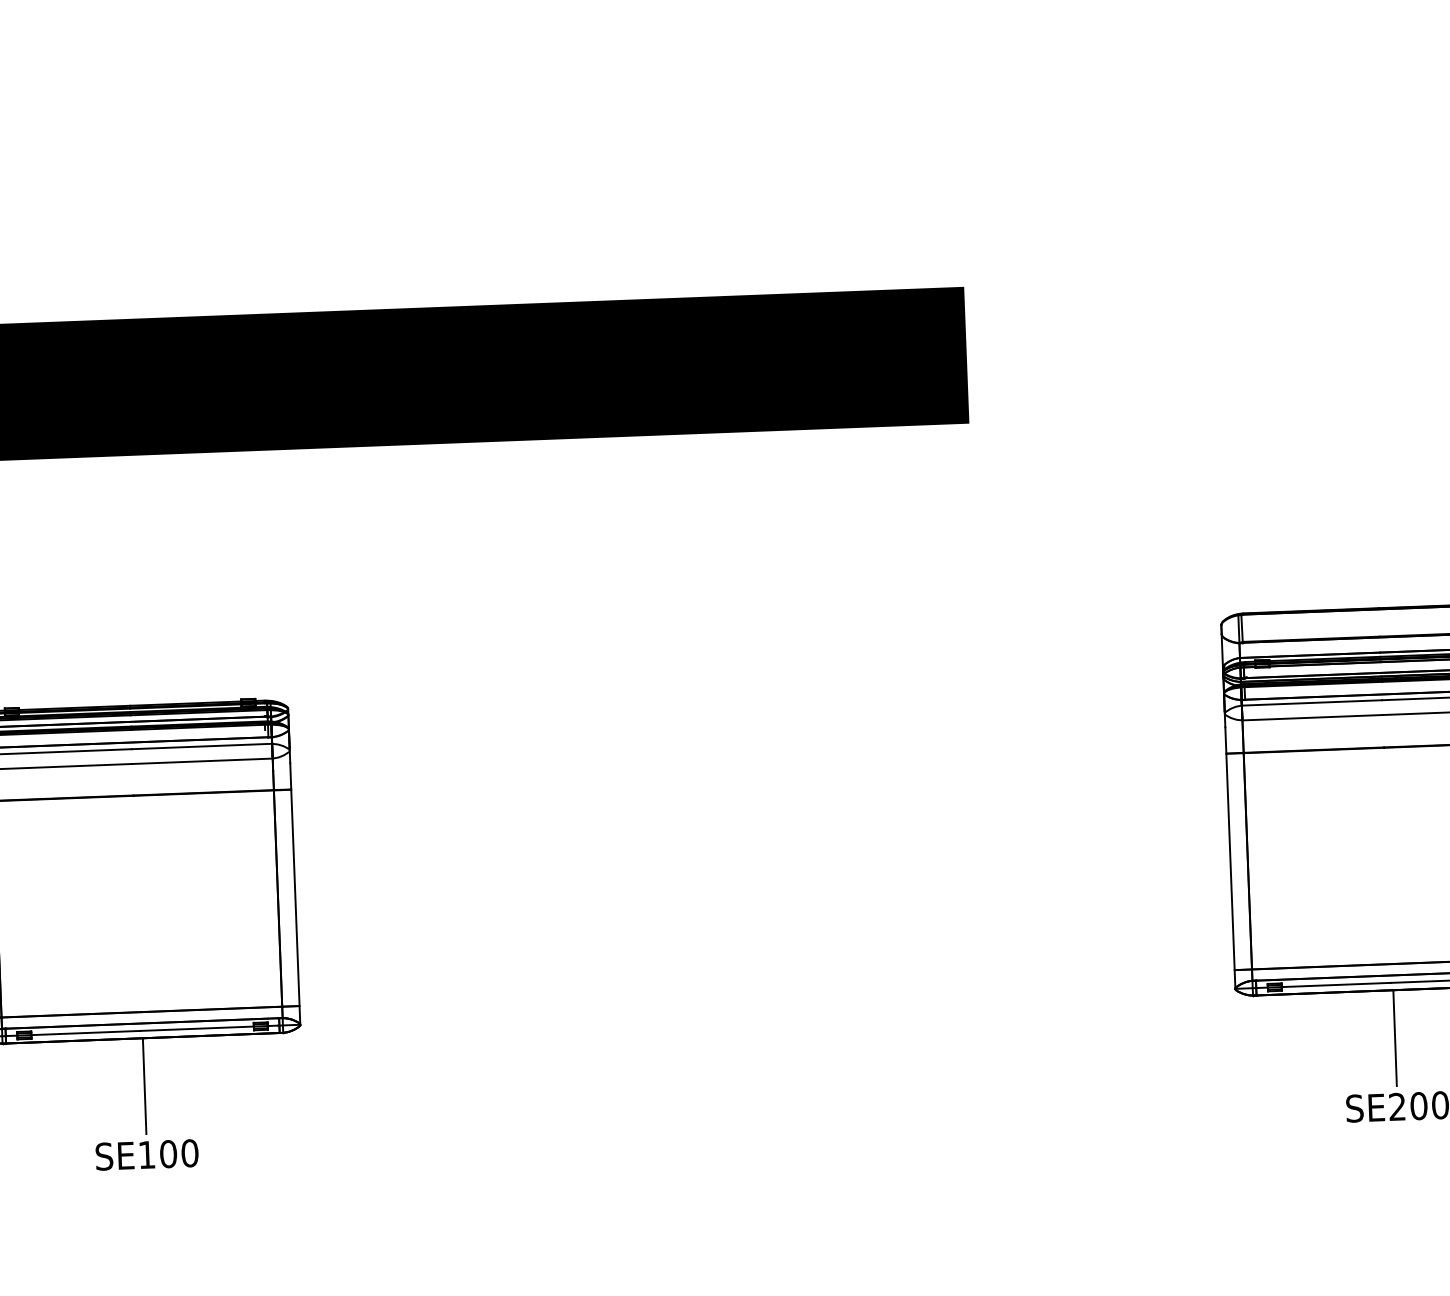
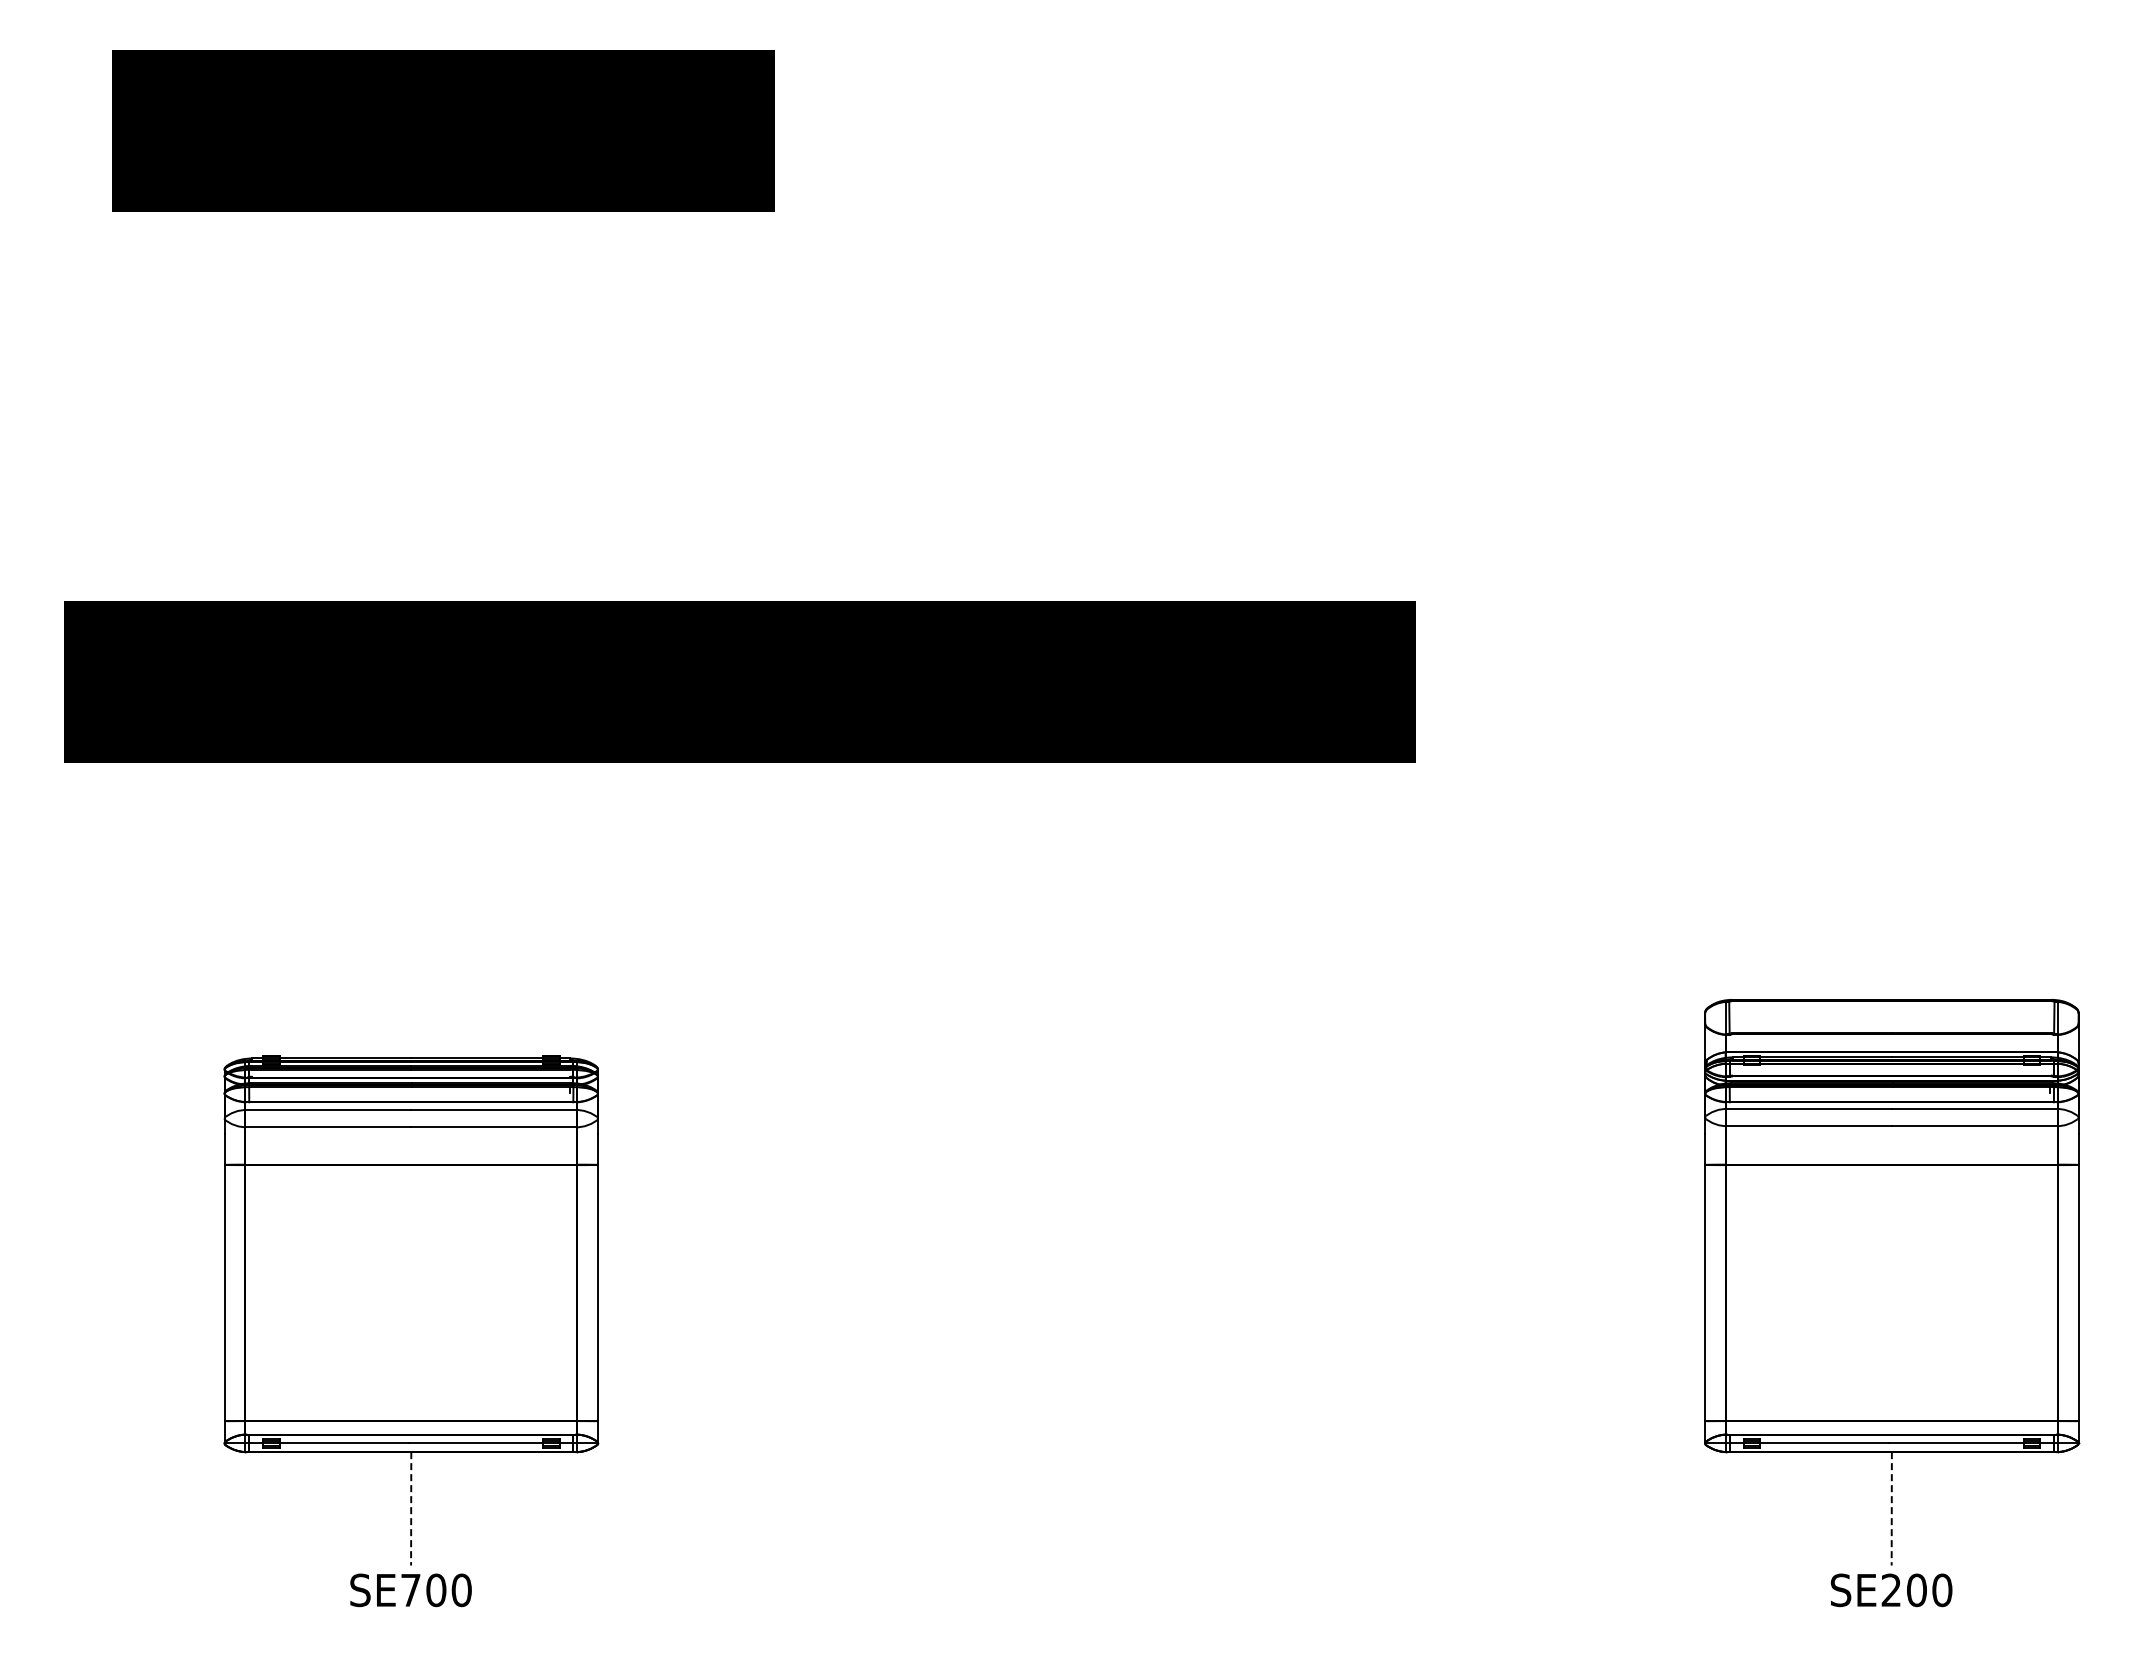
line: (1394, 1037) -> (1891, 1508), solid -> dashed
line: (144, 1085) -> (411, 1508), solid -> dashed
text: (146, 1155) -> (410, 1590), SE100 -> SE700

